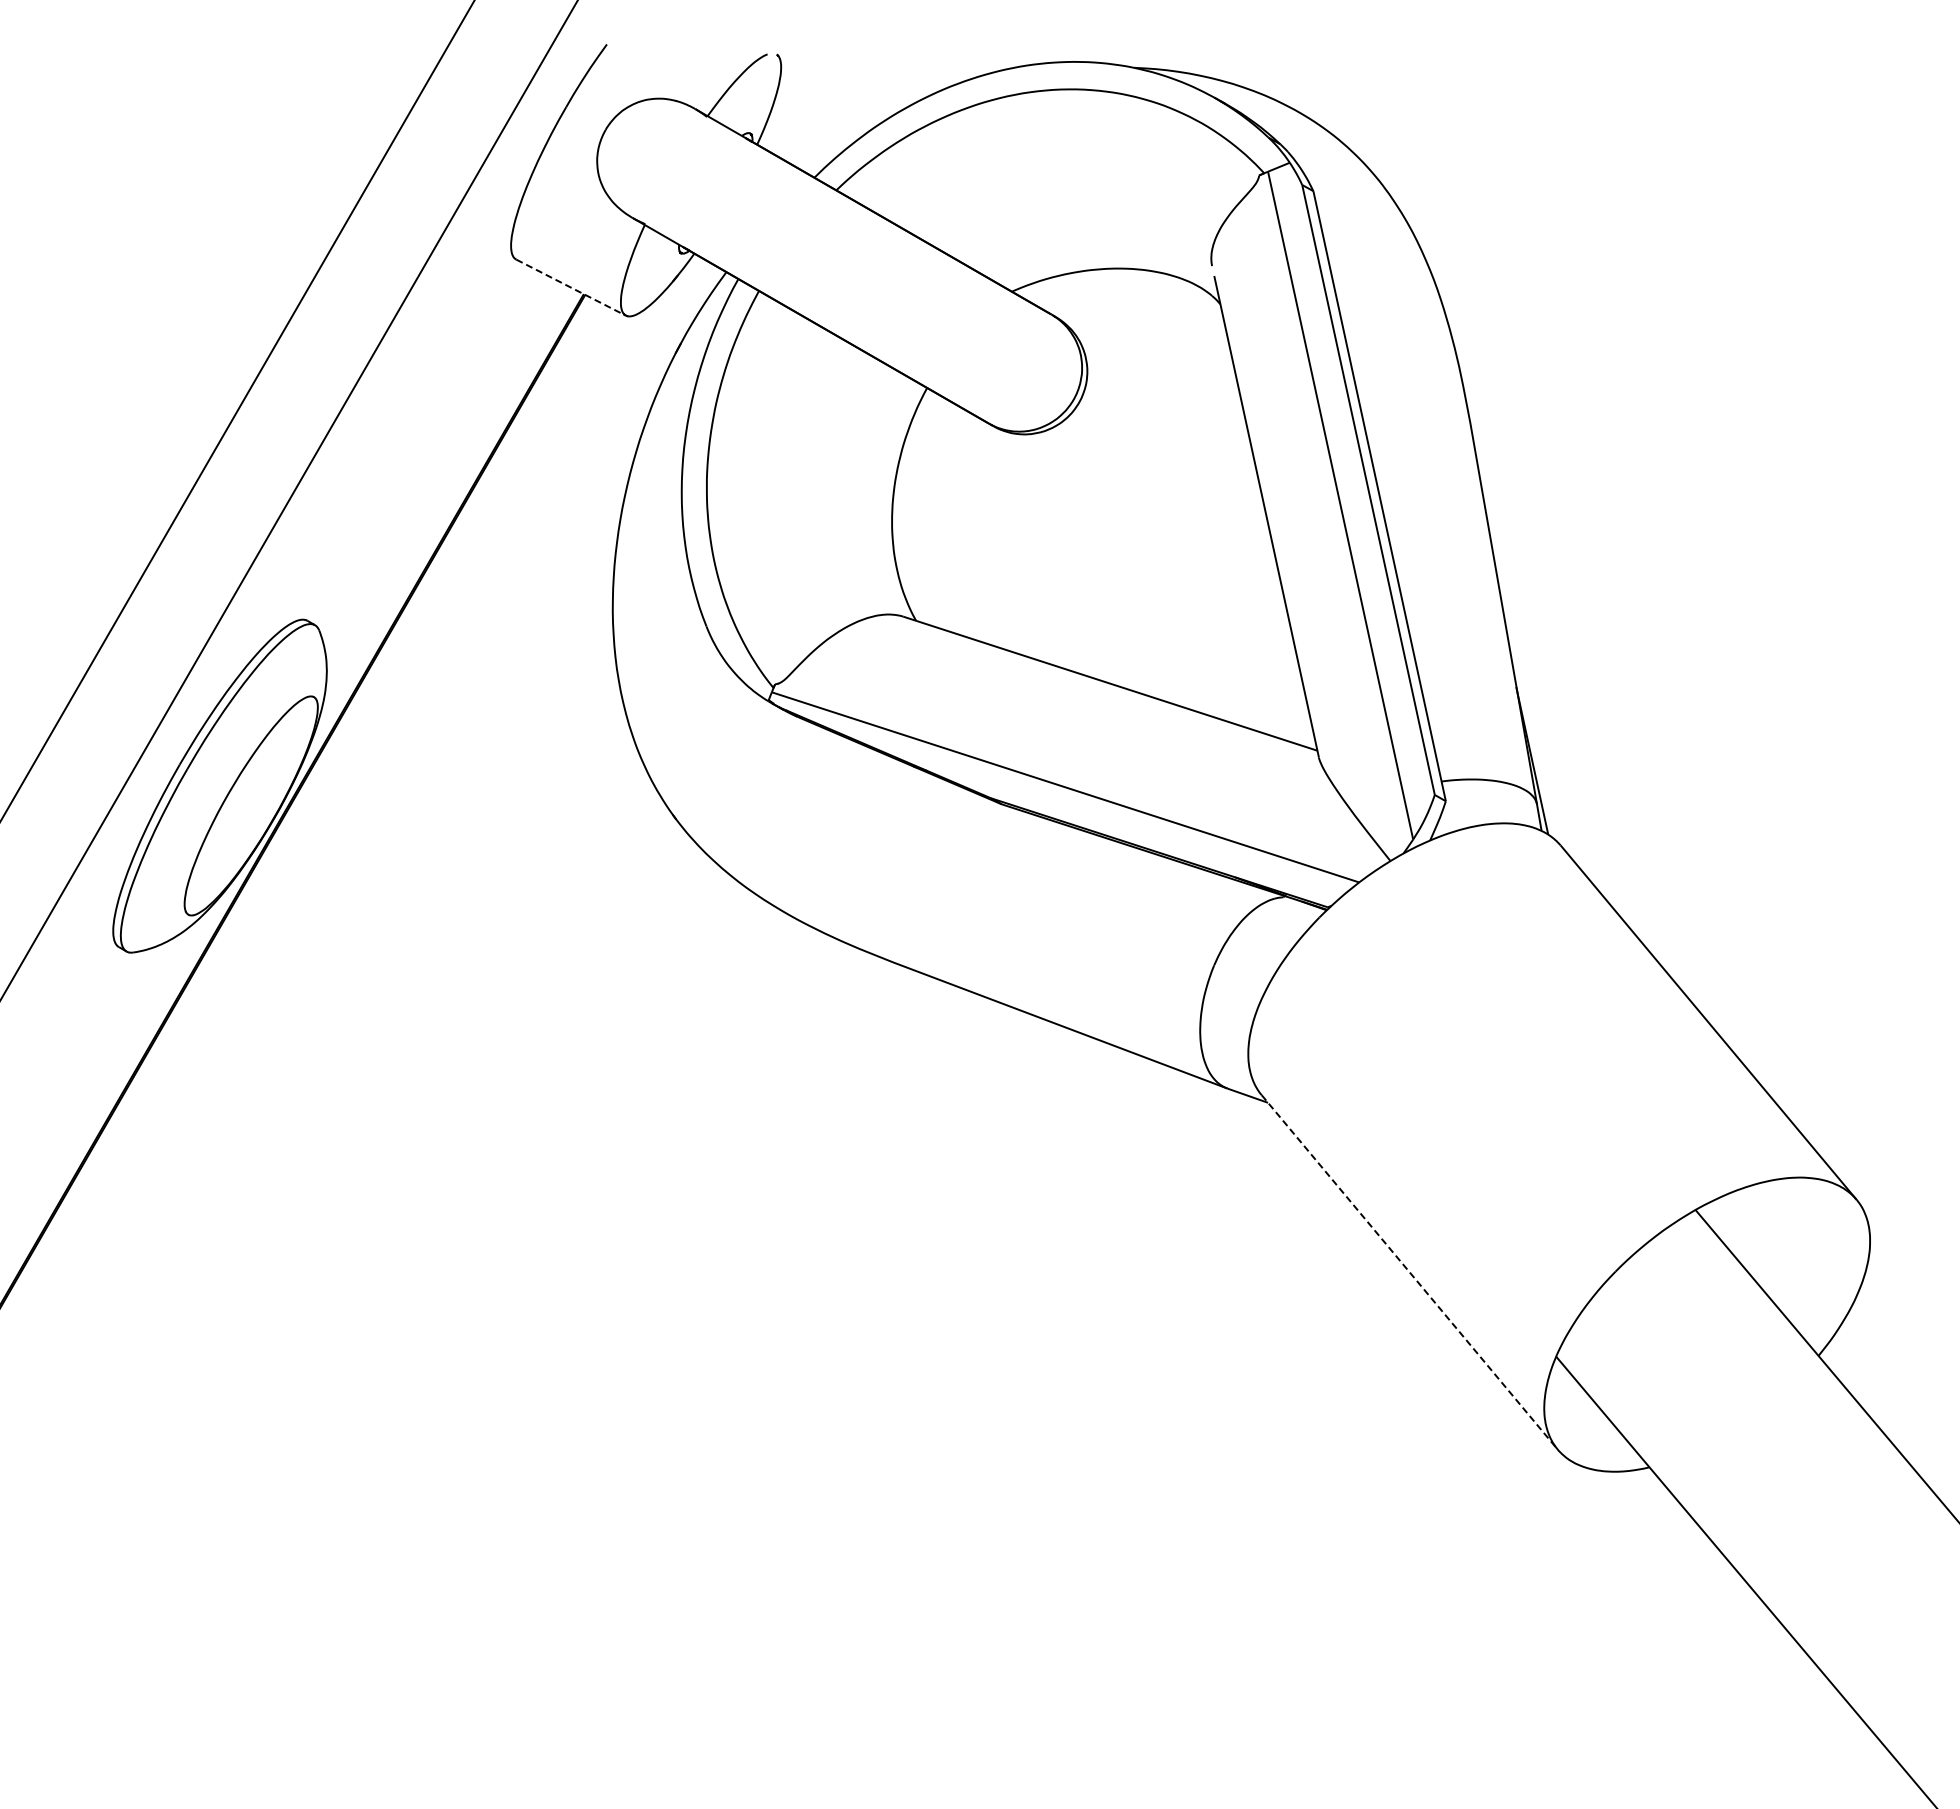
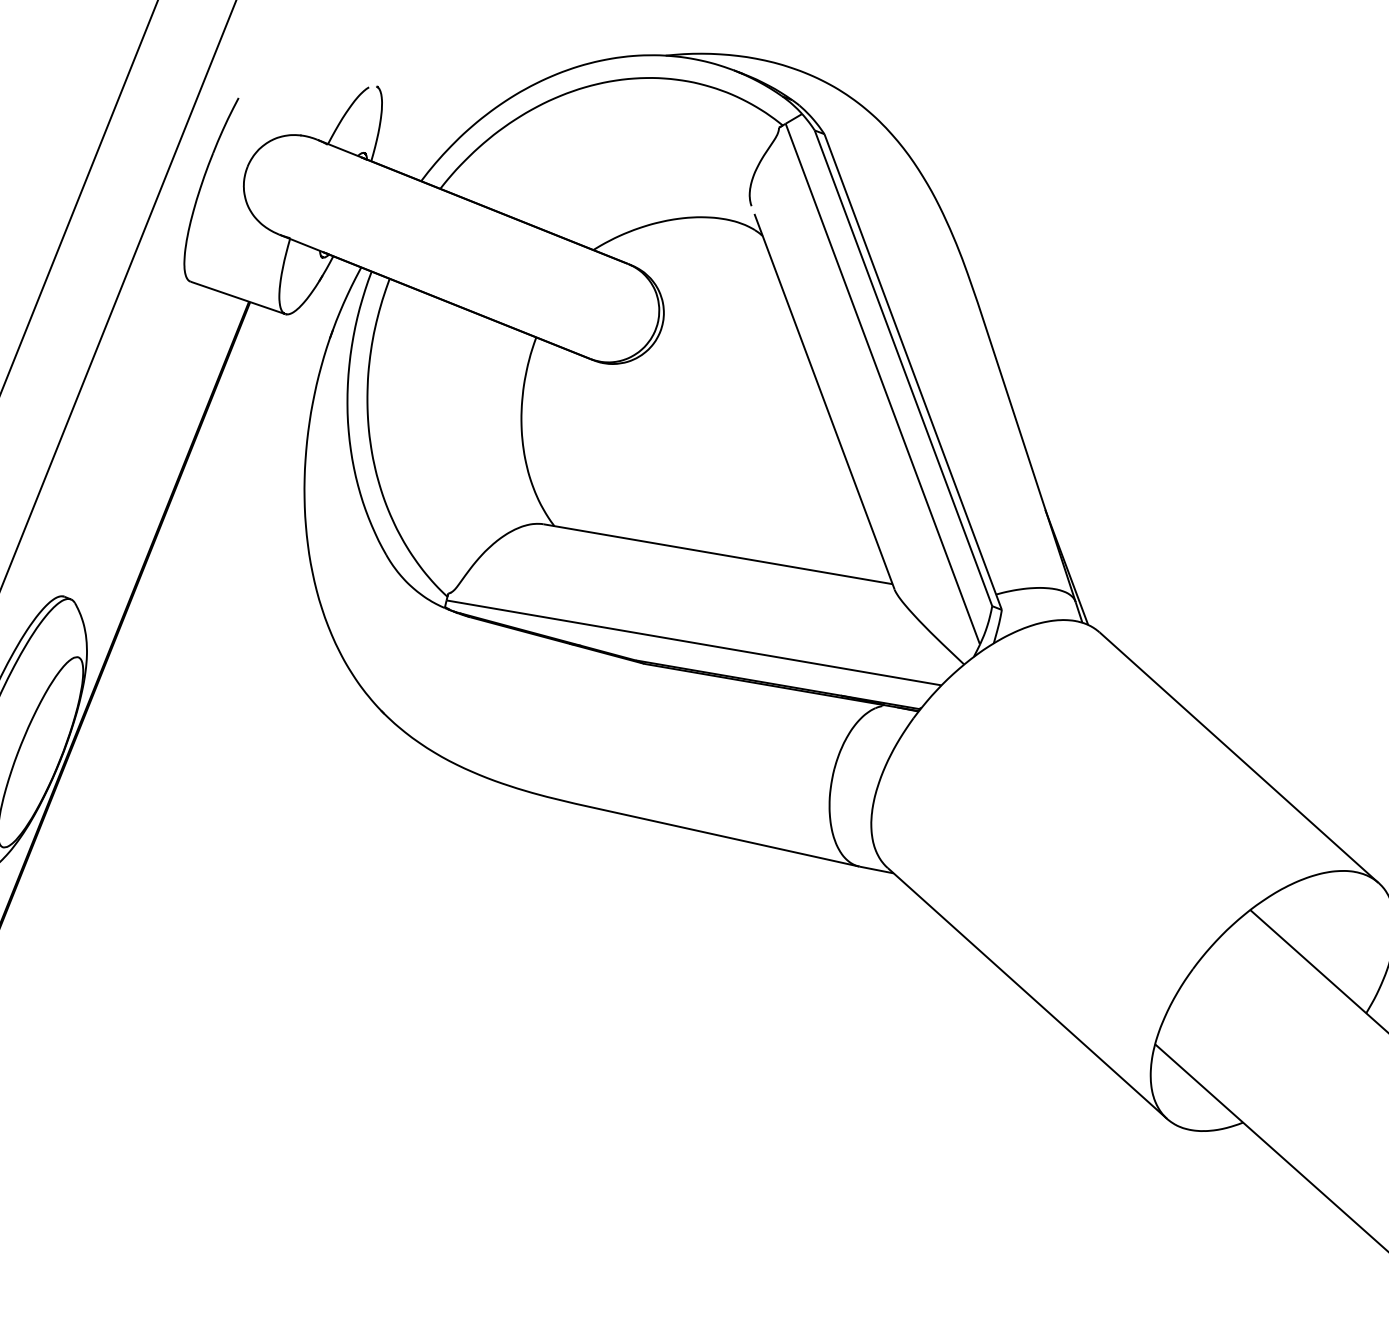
line: (571, 287) -> (238, 297), dashed -> solid
line: (1409, 1272) -> (1027, 993), dashed -> solid

